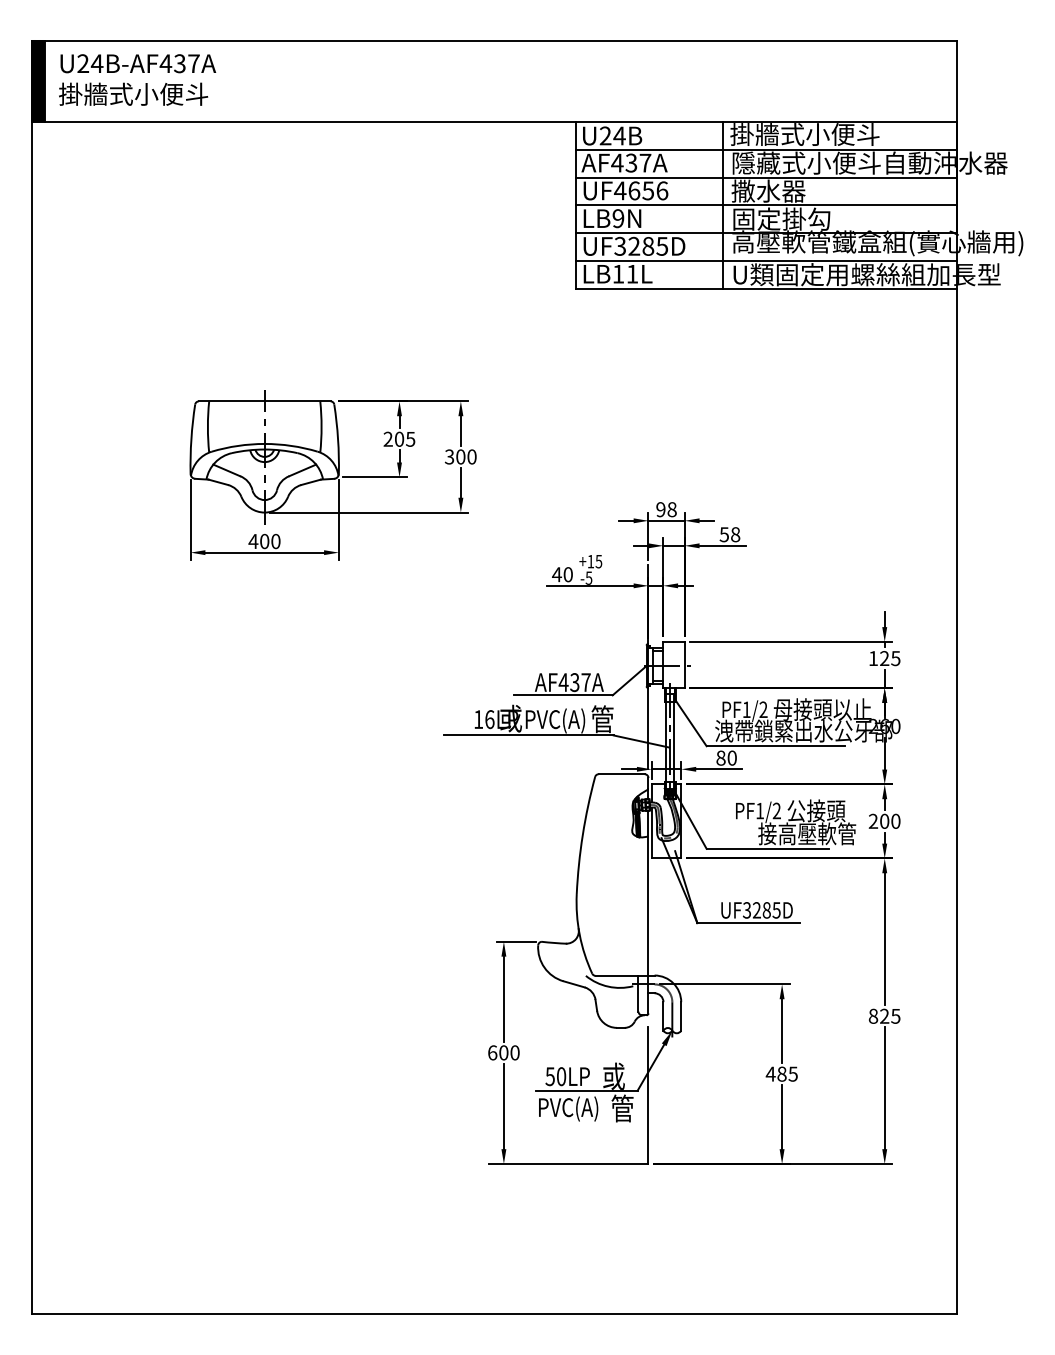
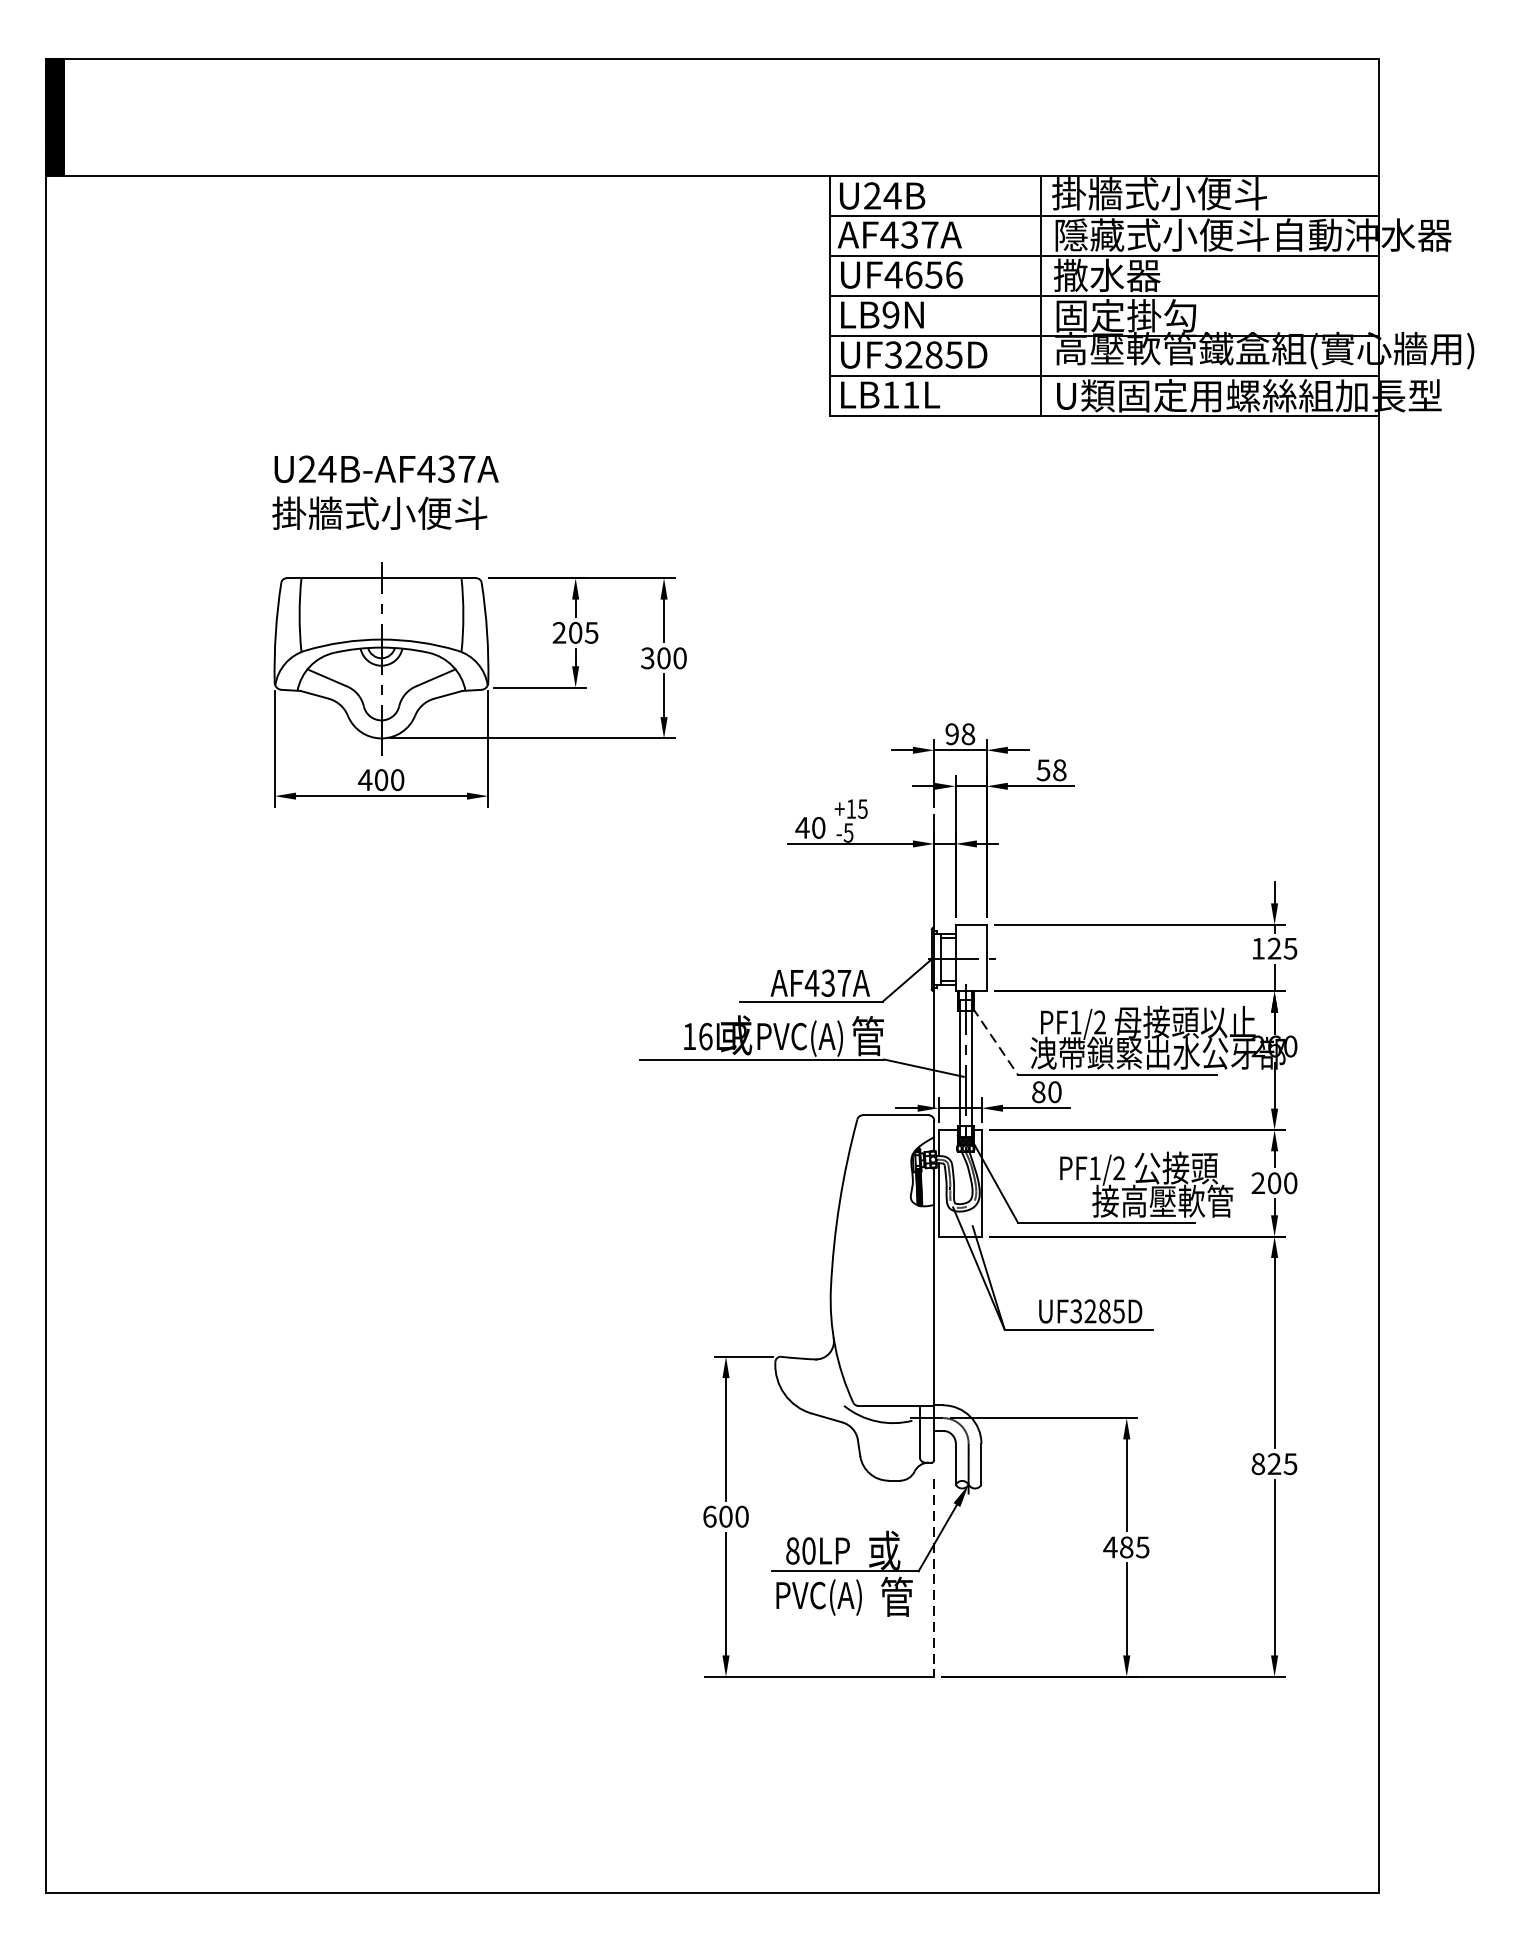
text: (137, 79) -> (385, 491), moved
line: (691, 723) -> (996, 1042), solid -> dashed
text: (549, 1076) -> (791, 1550), 50LP -> 80LP
line: (648, 1095) -> (934, 1578), solid -> dashed

